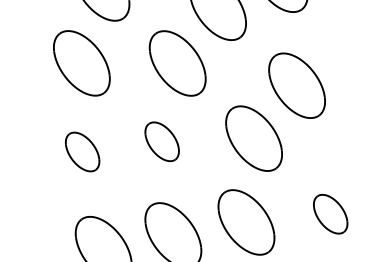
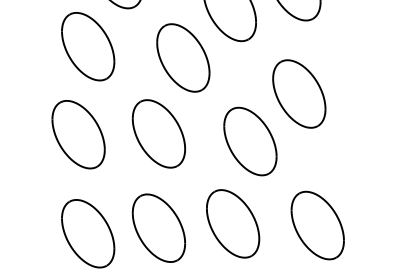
part: (161, 141) -> (158, 133), size x1.67
part: (82, 151) -> (78, 134), size x1.67
part: (330, 214) -> (317, 225), size x1.67

